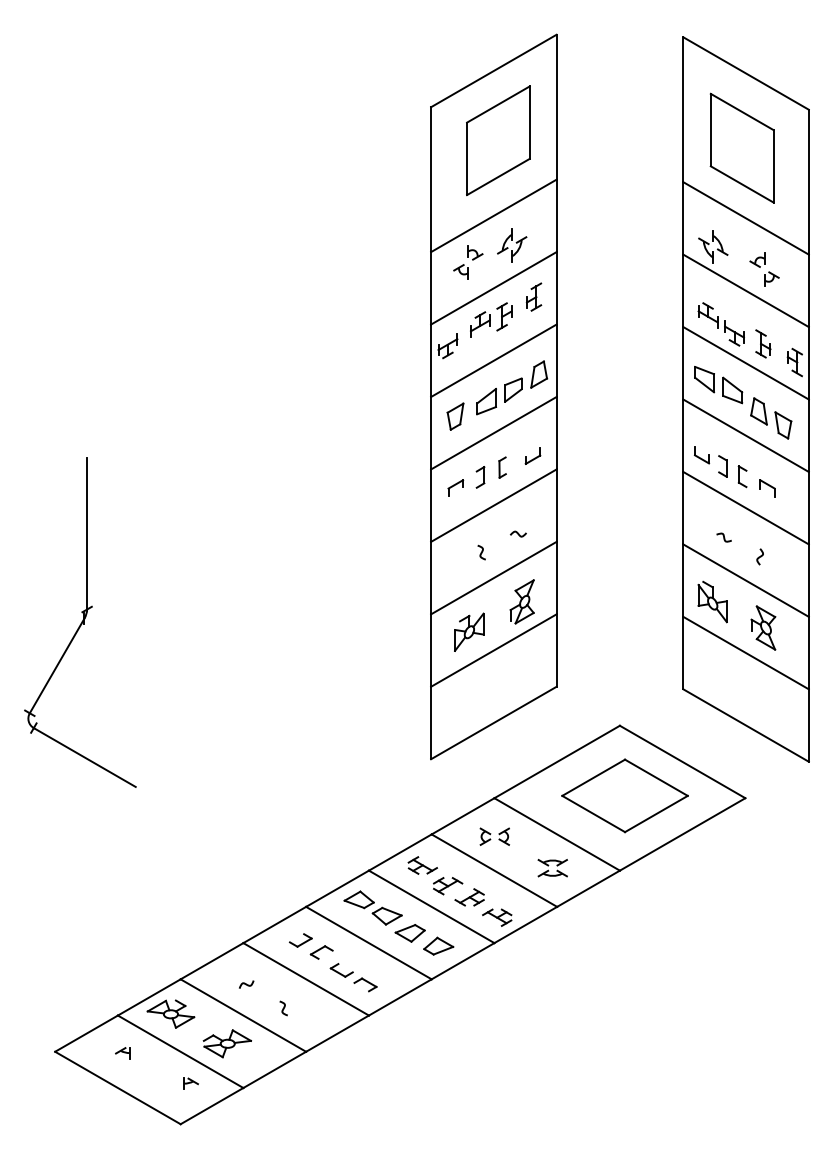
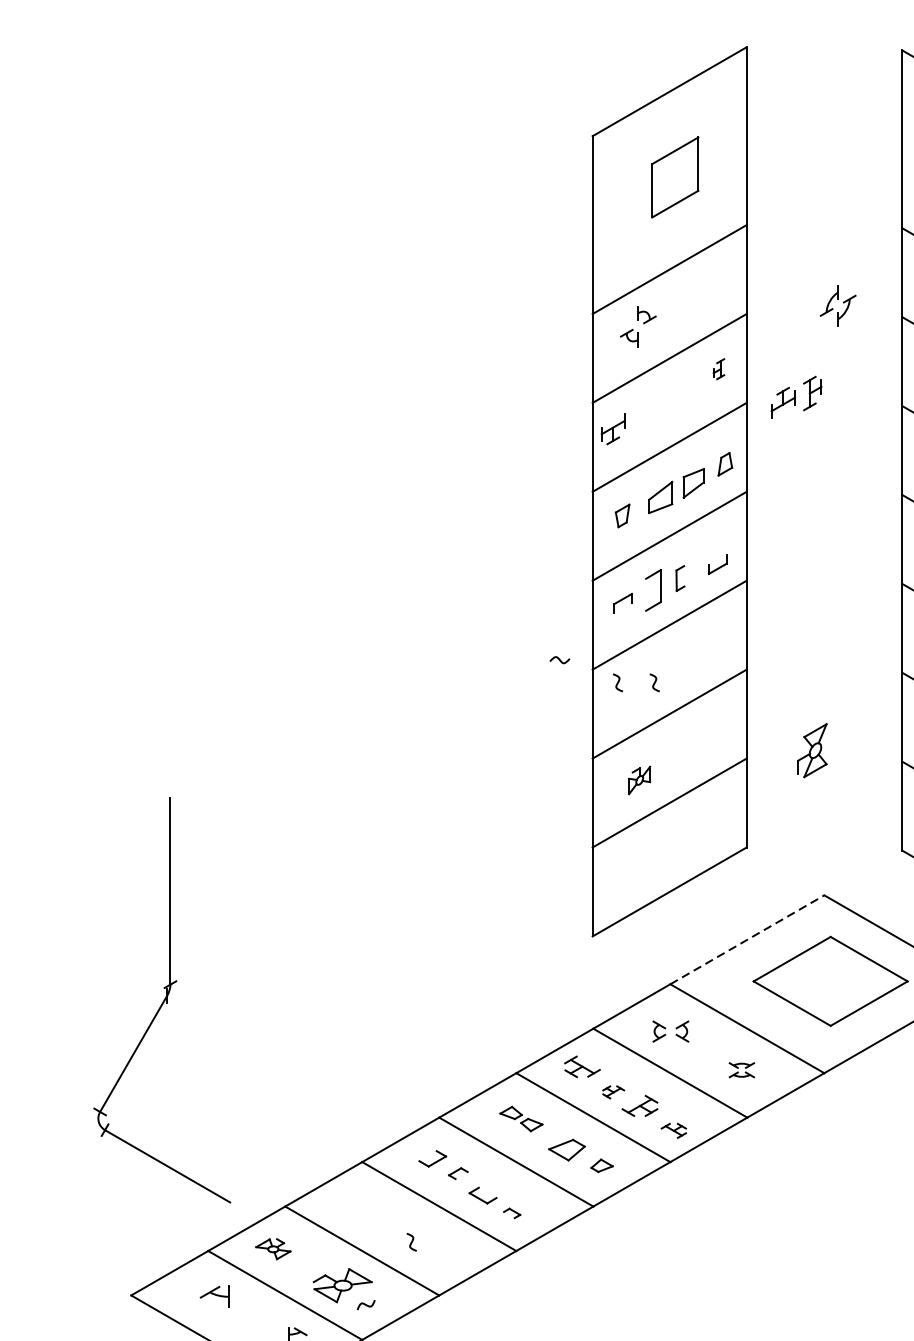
part: (498, 140) -> (675, 177), size x0.6
part: (512, 245) -> (838, 305), moved
part: (533, 296) -> (718, 368), size x0.6
part: (491, 319) -> (796, 396), moved
part: (539, 374) -> (725, 464), size x0.7
part: (455, 416) -> (622, 515), size x0.7
part: (480, 477) -> (653, 590), size x1.6
curve: (518, 533) -> (559, 659), moved
curve: (451, 552) -> (617, 682), added
part: (521, 601) -> (811, 750), moved
part: (80, 622) -> (162, 1000), moved
part: (469, 631) -> (639, 779), size x0.6
line: (557, 761) -> (747, 939), solid -> dashed
part: (552, 868) -> (741, 1070), size x0.7
part: (448, 886) -> (613, 1092), size x0.6
part: (372, 907) -> (520, 1118), size x0.6
part: (497, 917) -> (674, 1130), size x0.7
part: (438, 945) -> (601, 1165), size x0.6
part: (321, 952) -> (458, 1173), size x0.7
curve: (246, 984) -> (366, 1304), moved
part: (365, 984) -> (512, 1212), size x0.6
part: (170, 1013) -> (272, 1248), size x0.6
part: (122, 1053) -> (213, 1297), size x1.6

